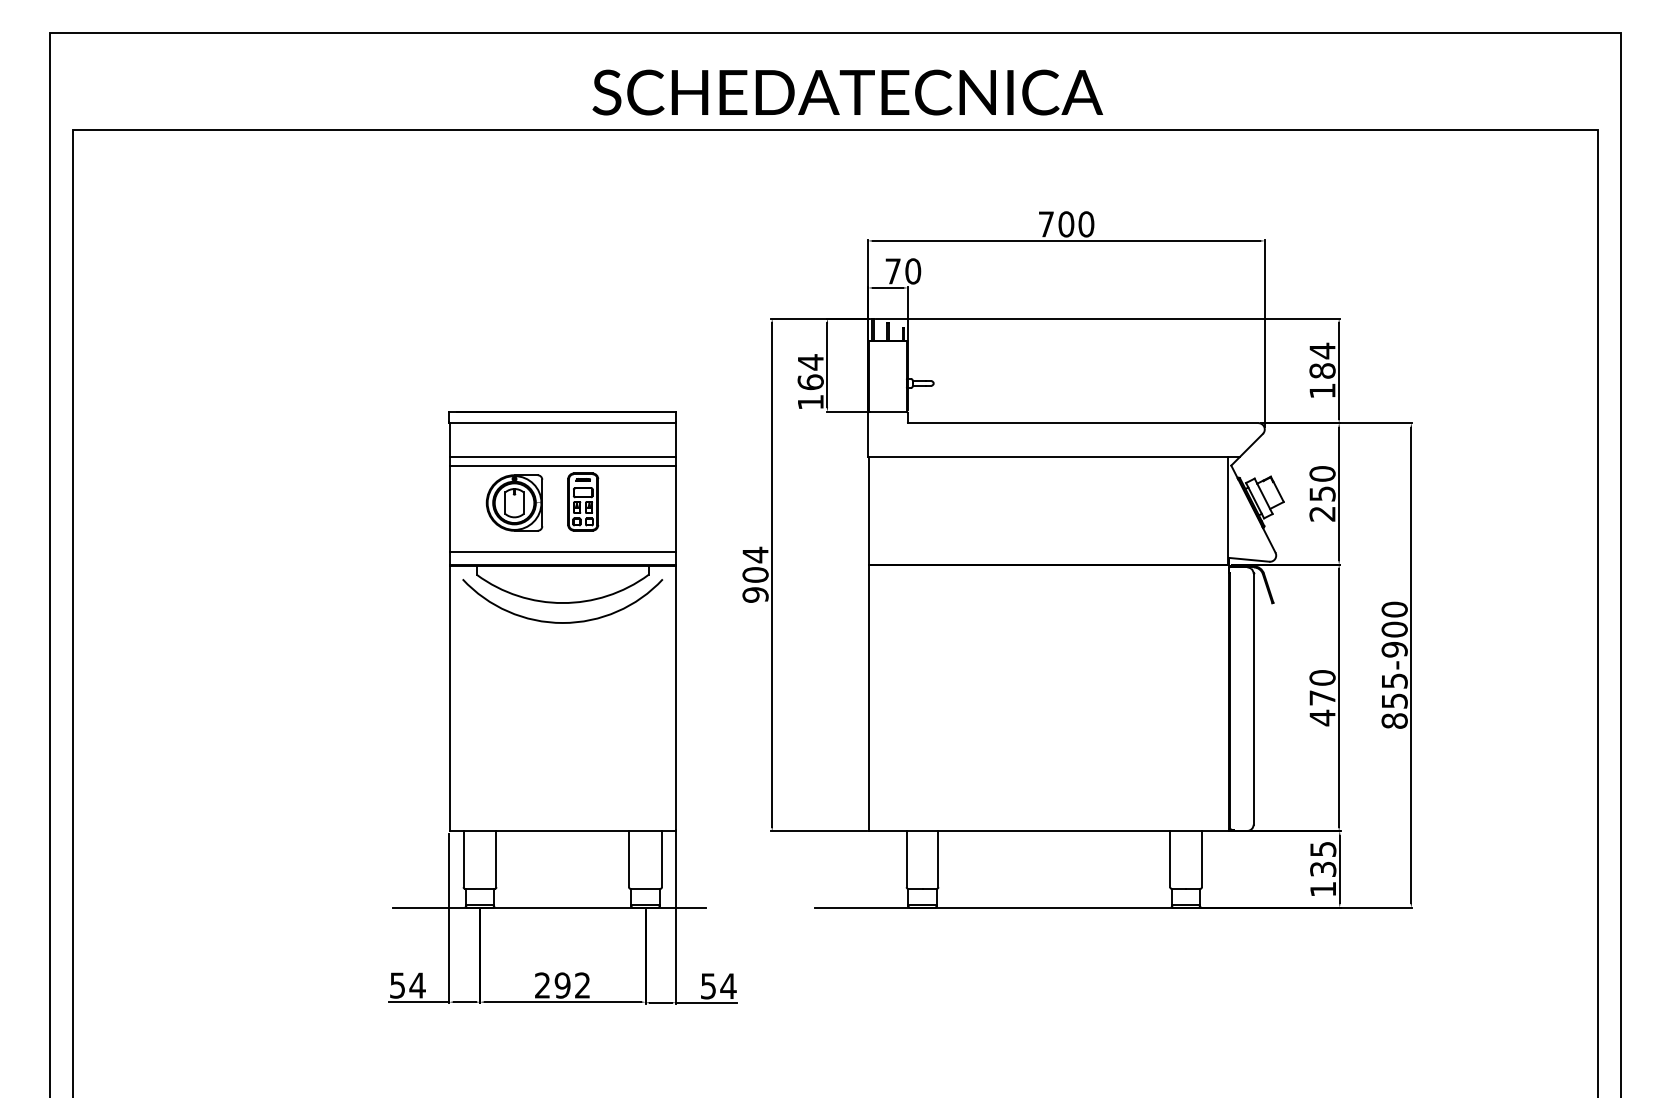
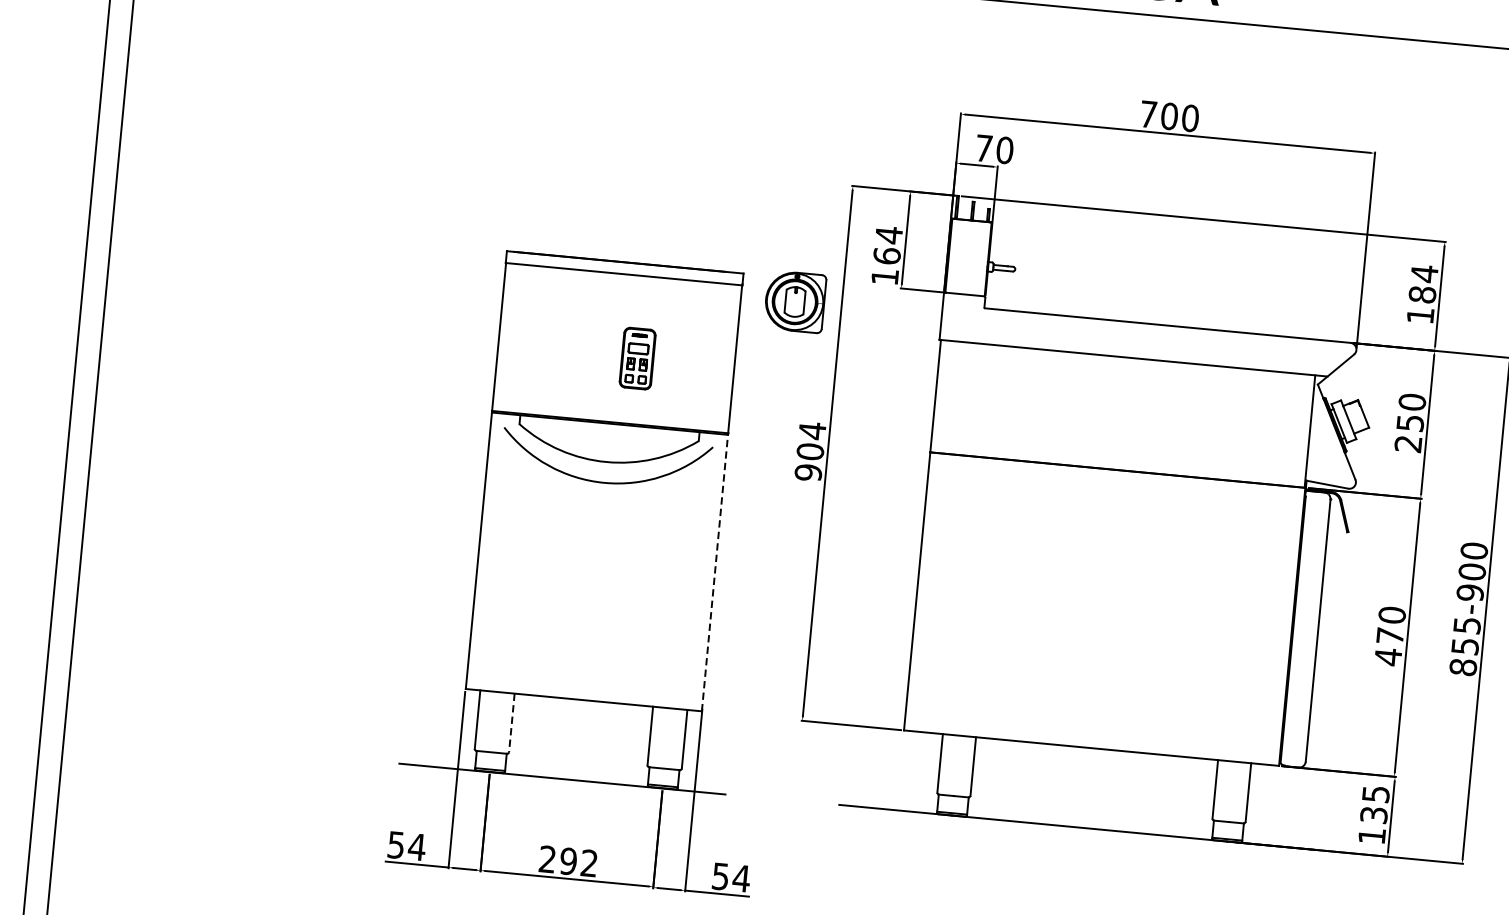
line: (562, 457) -> (620, 310), removed
line: (562, 465) -> (619, 318), removed
part: (514, 502) -> (795, 301), moved
line: (562, 552) -> (611, 409), removed
line: (675, 697) -> (714, 571), solid -> dashed
line: (496, 859) -> (511, 723), solid -> dashed

